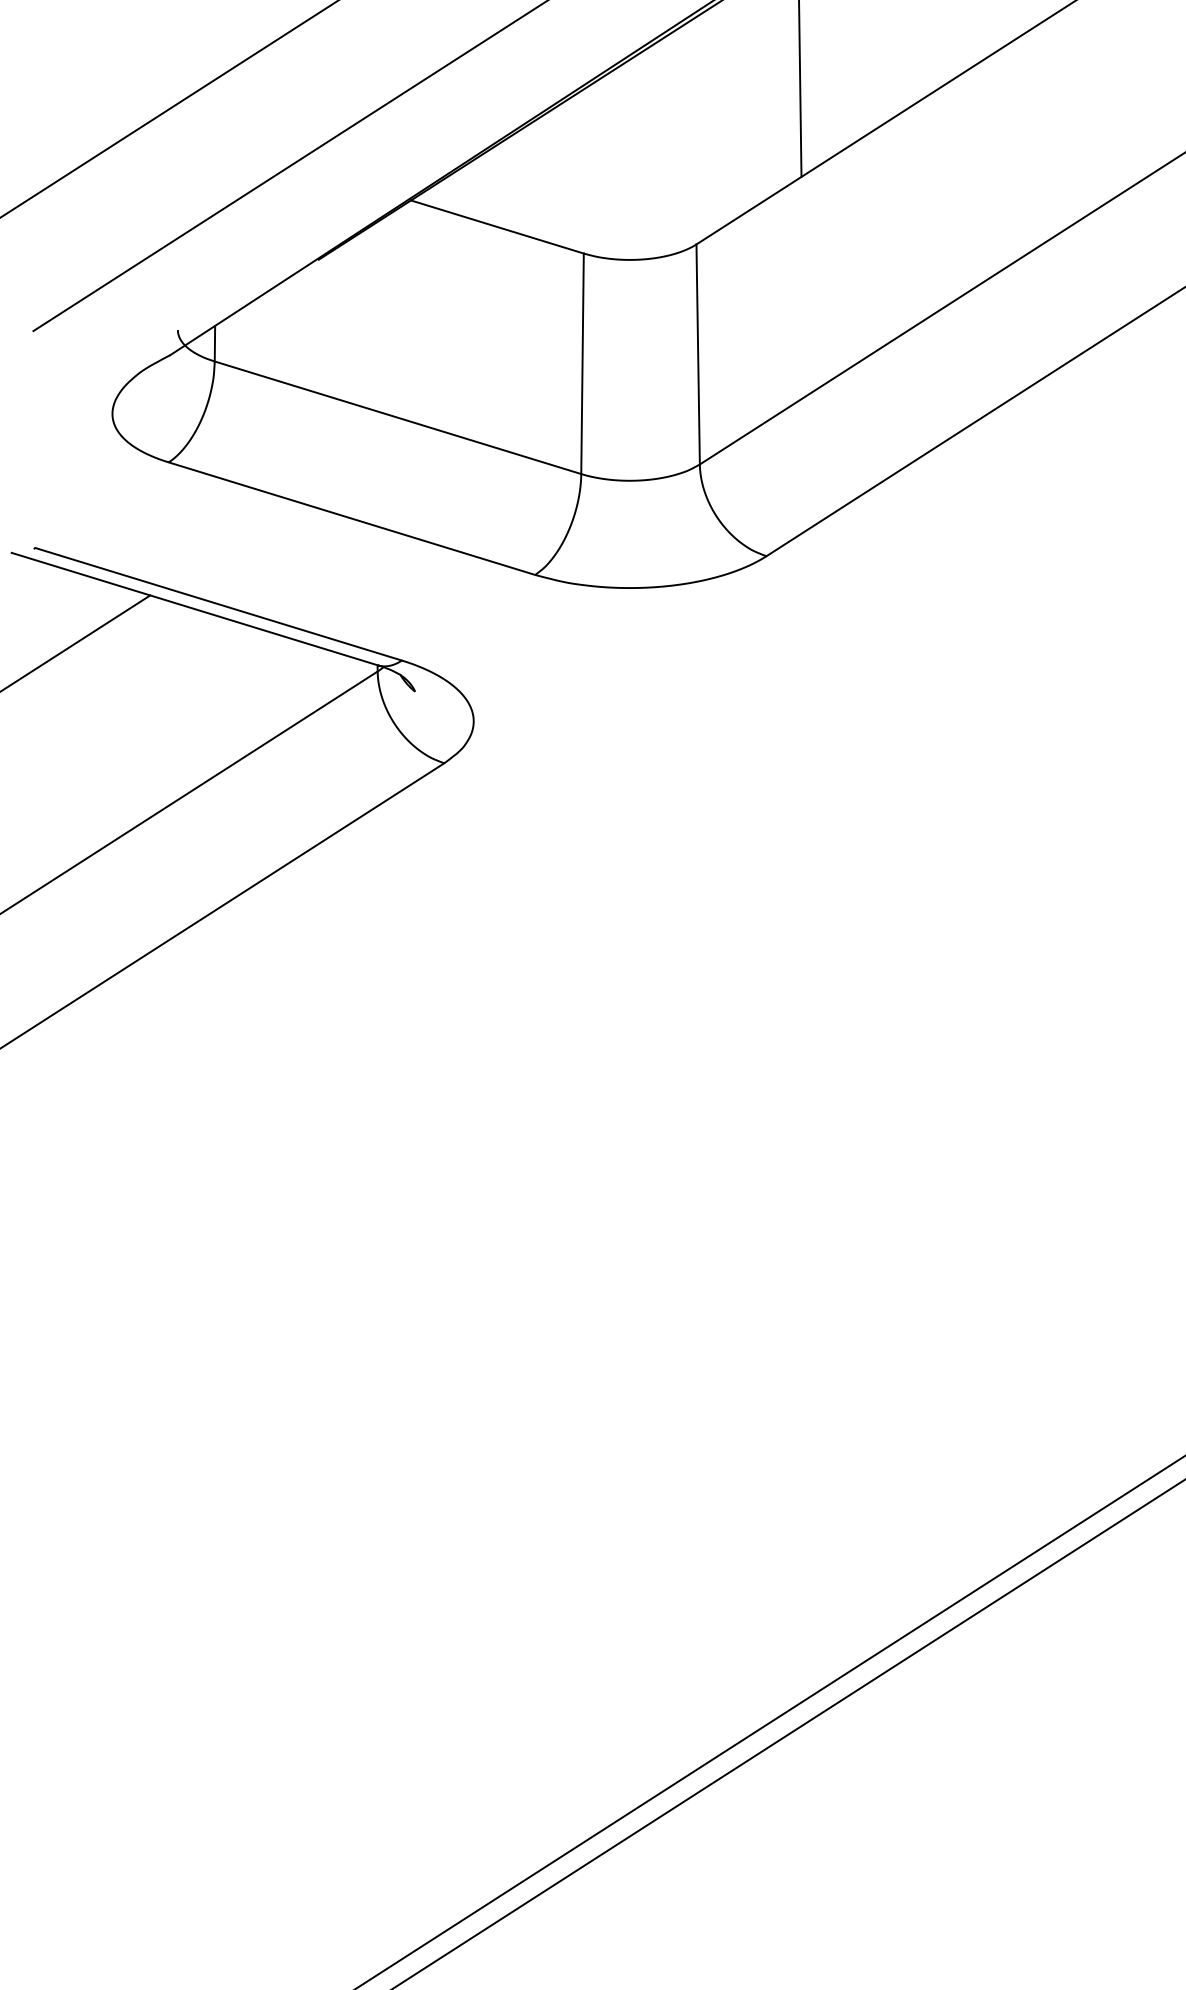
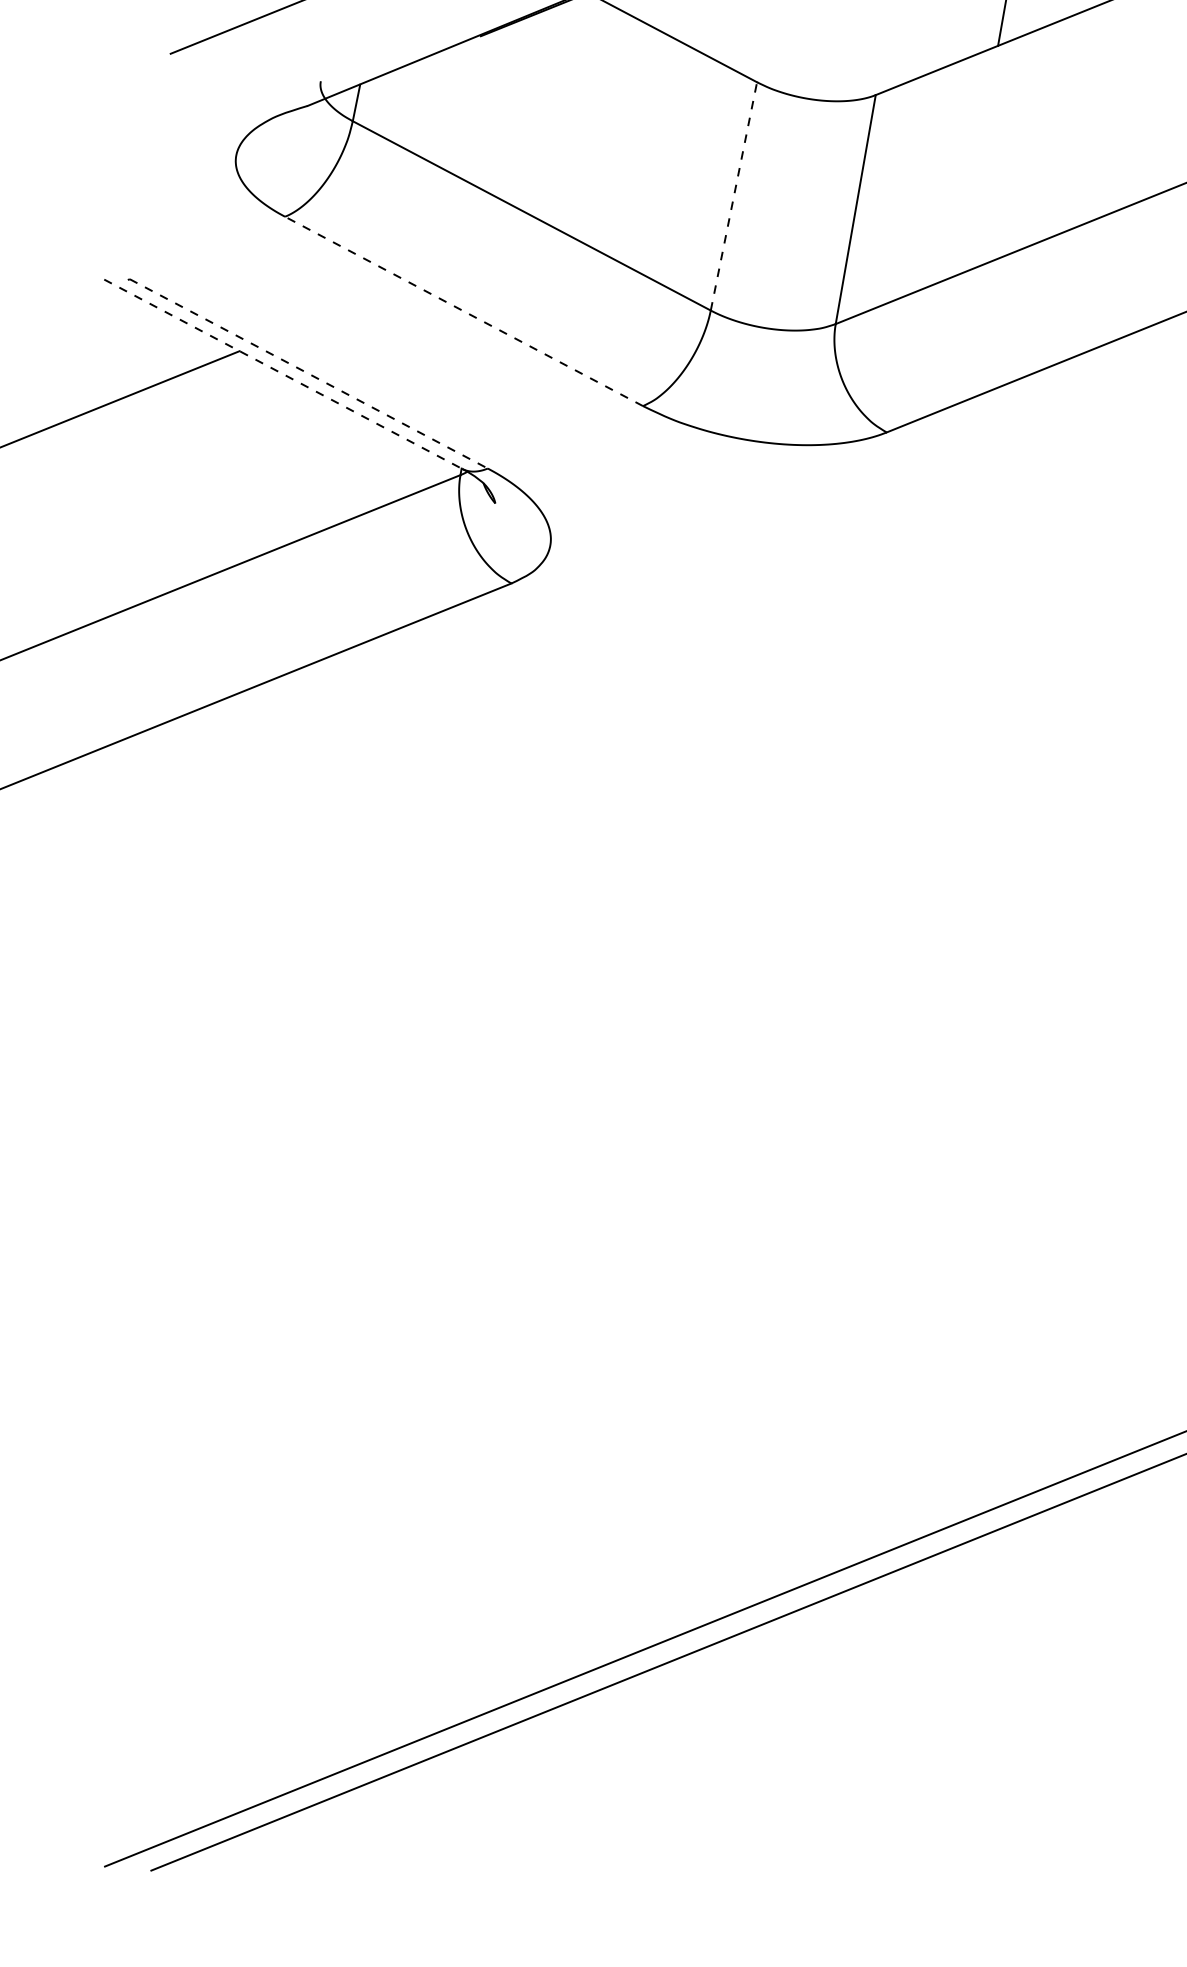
line: (582, 363) -> (733, 196), solid -> dashed
line: (351, 518) -> (463, 311), solid -> dashed
line: (218, 604) -> (308, 374), solid -> dashed
line: (194, 609) -> (282, 374), solid -> dashed

